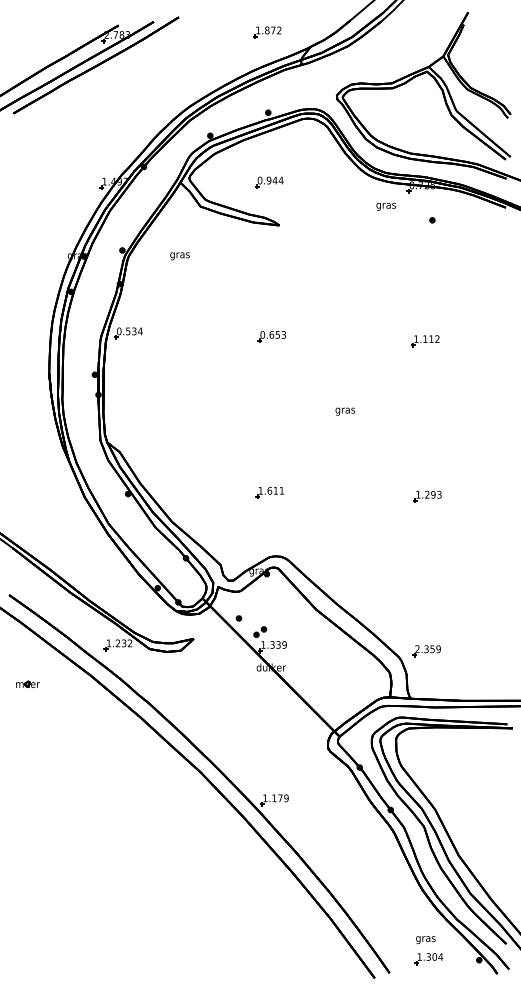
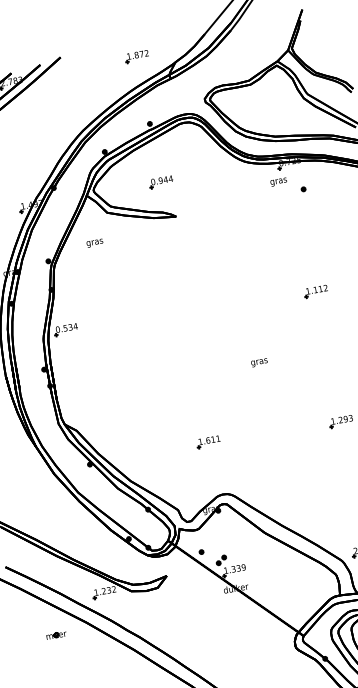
text: (385, 206) -> (278, 181), moved
text: (179, 256) -> (94, 243), moved
part: (271, 336) -> (186, 310), removed
part: (27, 683) -> (55, 634), moved

